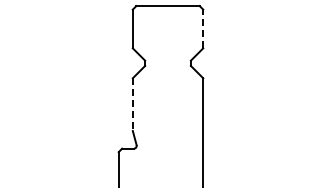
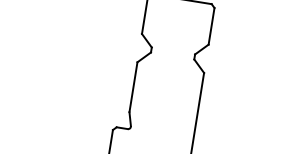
line: (203, 28) -> (211, 25), dashed -> solid
line: (132, 105) -> (133, 88), dashed -> solid

